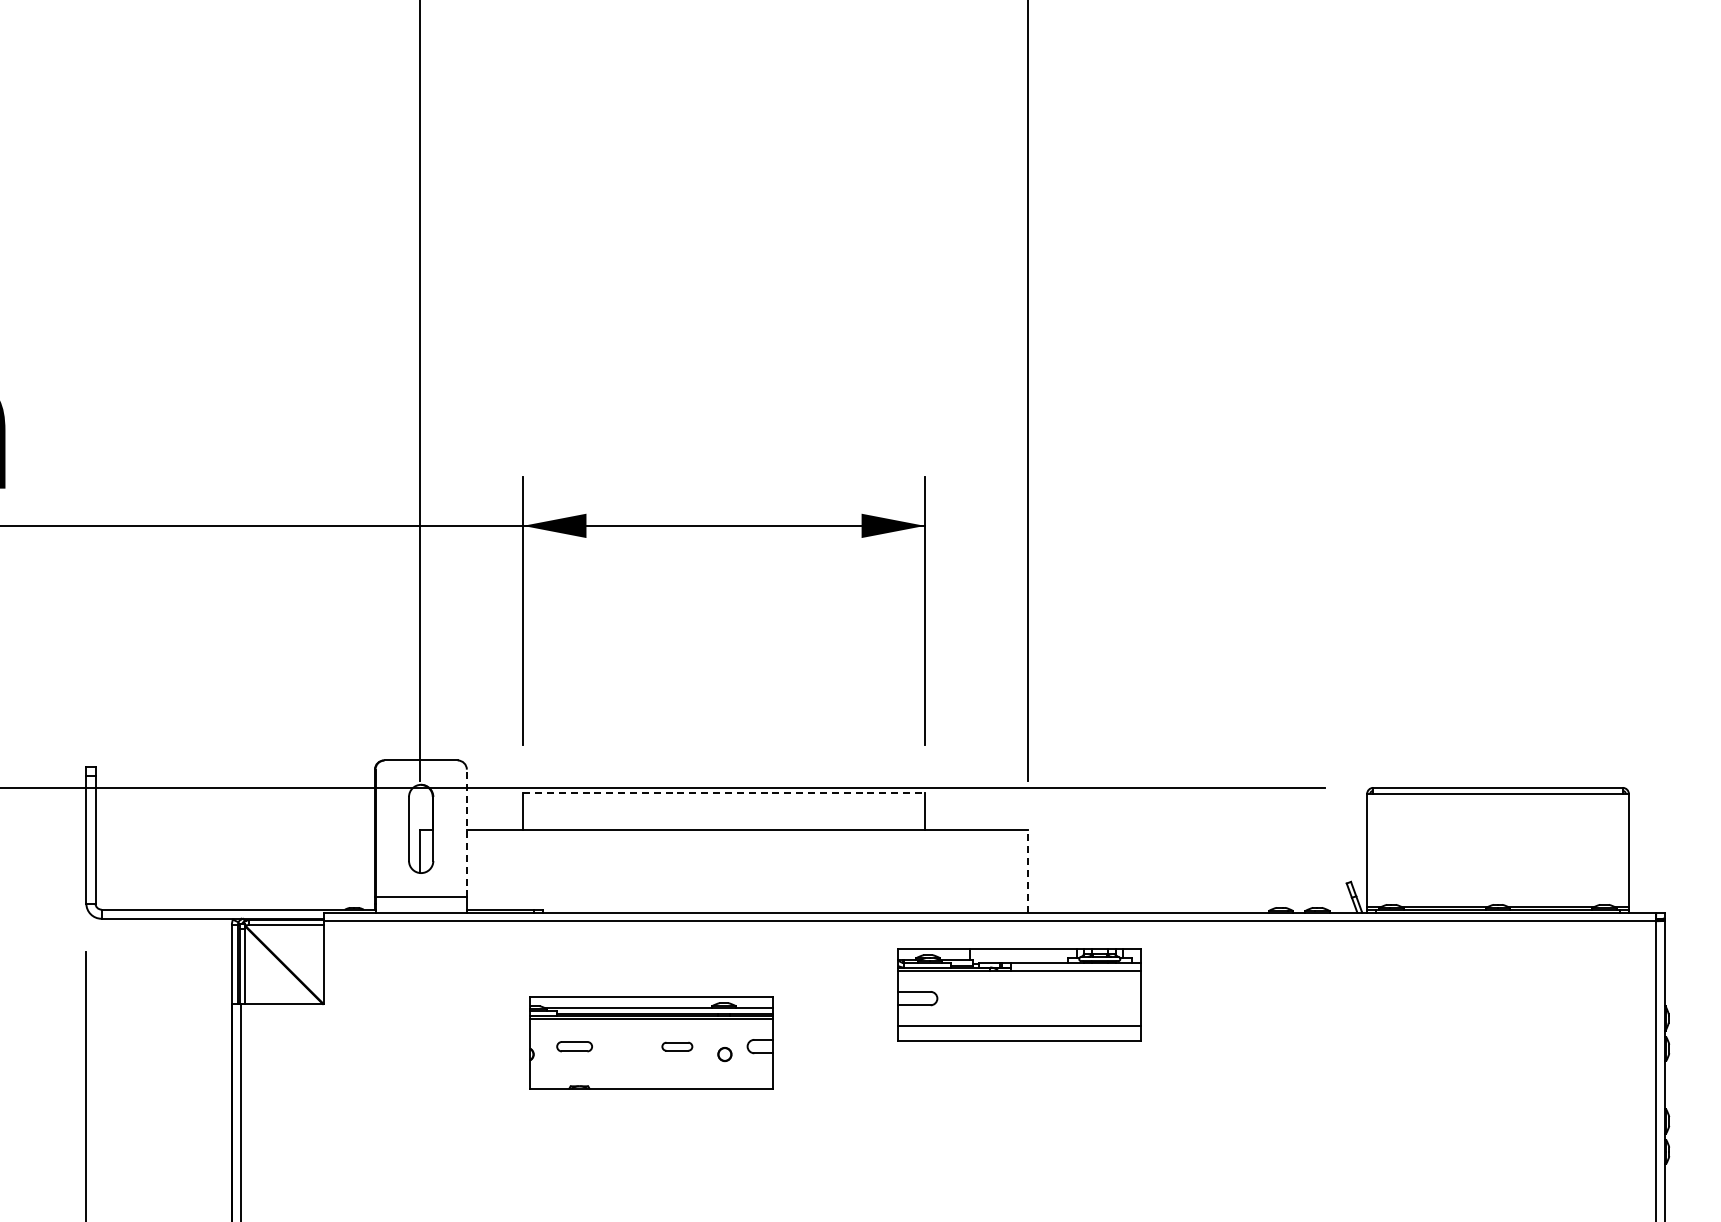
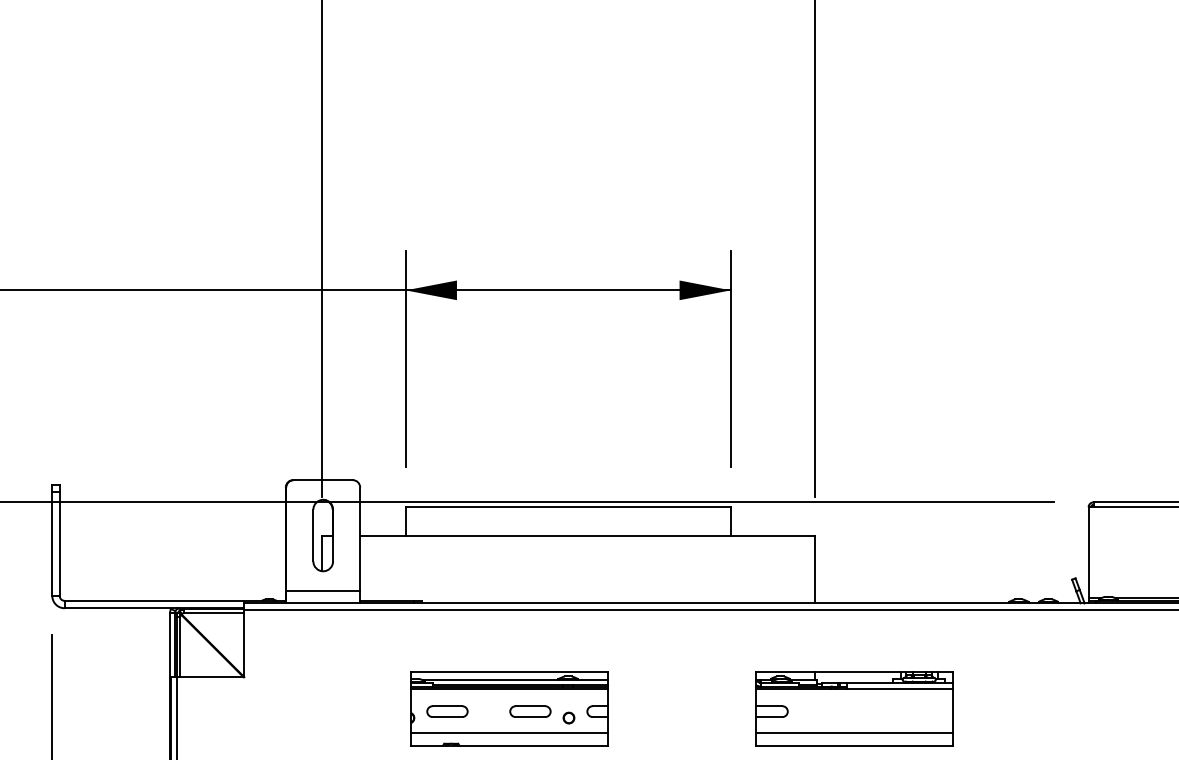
line: (724, 793) -> (568, 506), dashed -> solid
line: (466, 833) -> (359, 539), dashed -> solid
line: (1028, 870) -> (814, 569), dashed -> solid
part: (1019, 994) -> (854, 708), moved
part: (574, 1046) -> (447, 711), size x1.43
part: (677, 1046) -> (530, 711), size x1.67
line: (651, 1073) -> (509, 733), added

